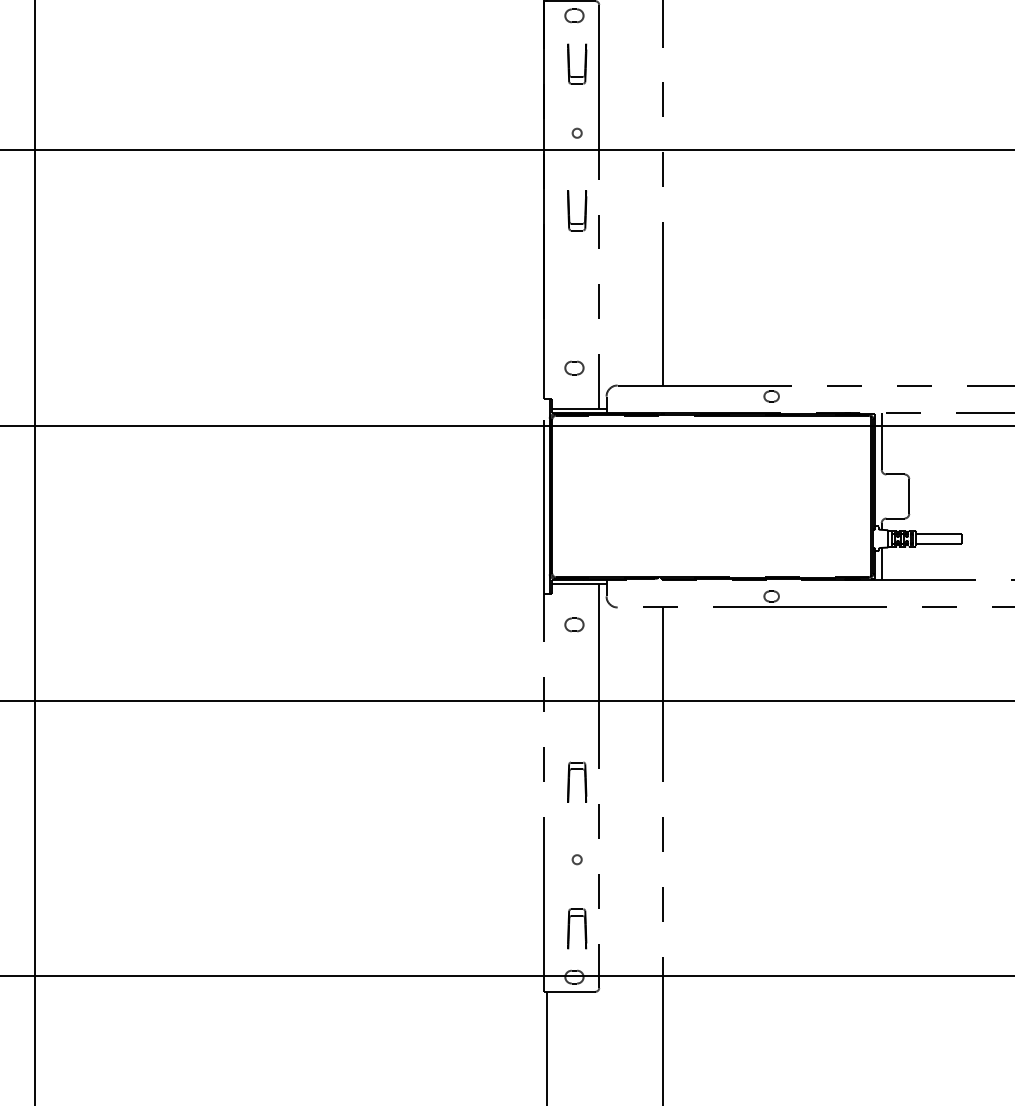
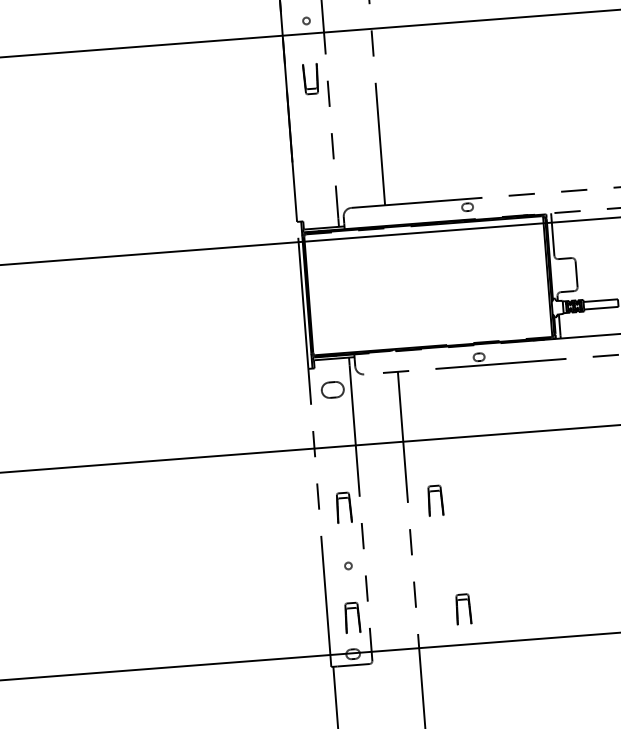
part: (574, 367) -> (318, 196), removed
part: (574, 624) -> (332, 389), size x1.6
part: (706, 781) -> (440, 499), added
part: (732, 928) -> (468, 608), added

